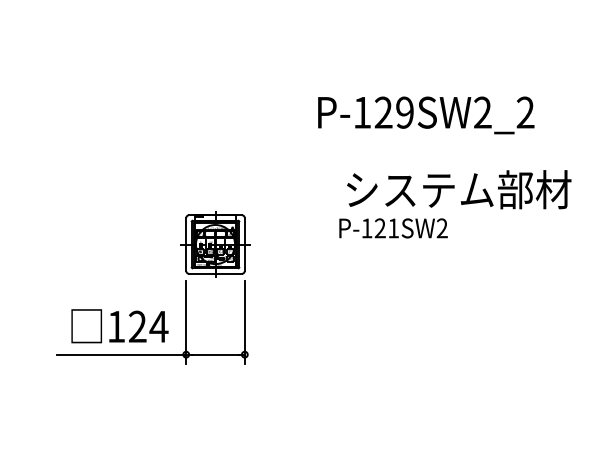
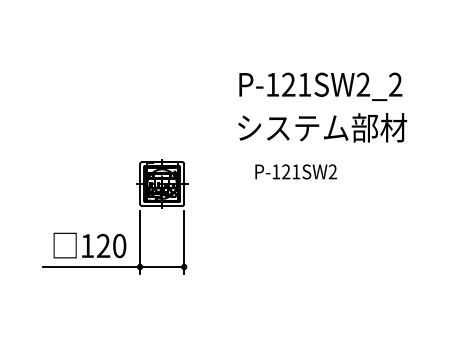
text: (404, 112) -> (304, 84), P-129SW2_2 -> P-121SW2_2
text: (459, 189) -> (322, 127), moved
text: (158, 326) -> (119, 245), 124 -> 120

